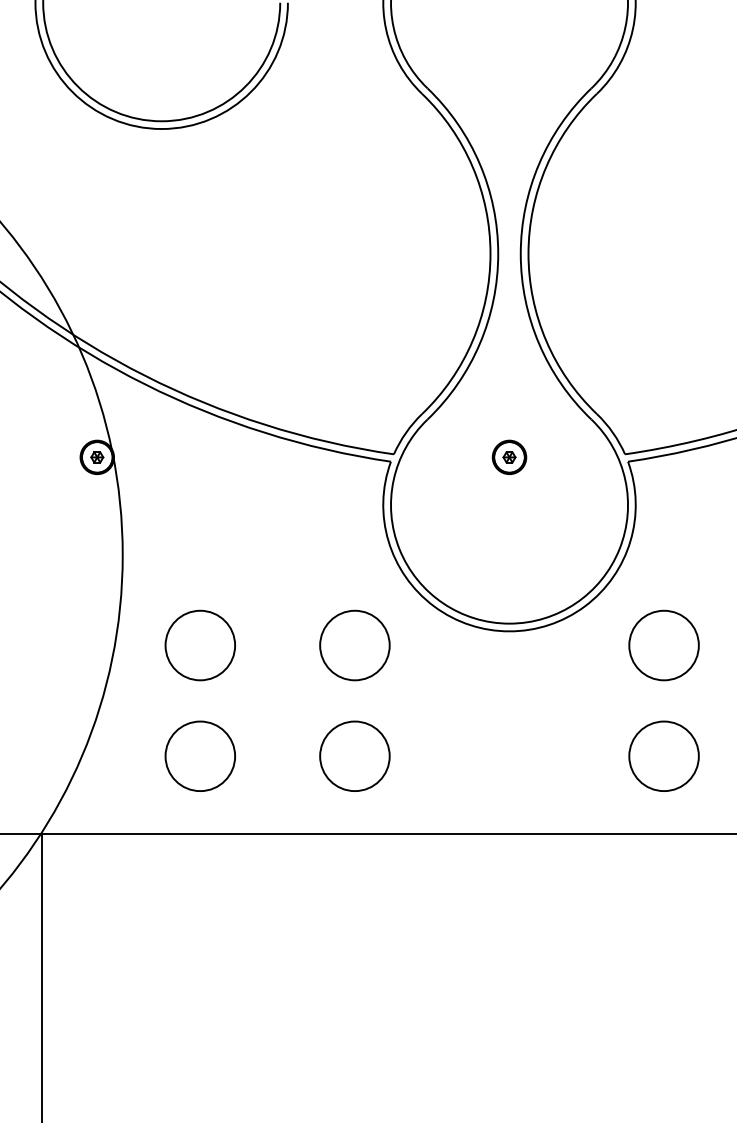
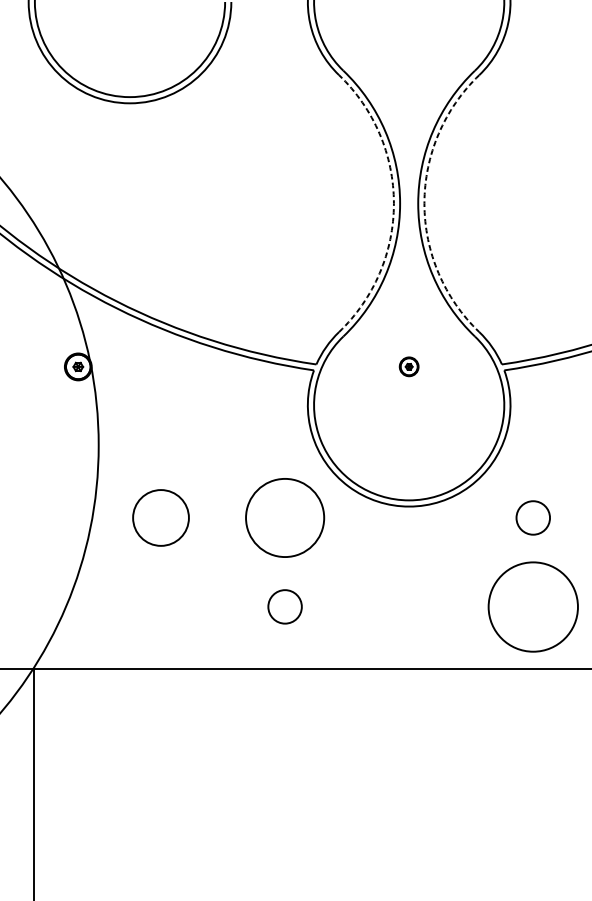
arc: (490, 253) -> (393, 203), solid -> dashed
arc: (528, 253) -> (424, 203), solid -> dashed
part: (509, 456) -> (409, 366), size x0.7
circle: (354, 645) -> (284, 517), size x1.4
circle: (663, 645) -> (532, 517), size x0.6
circle: (199, 755) -> (160, 606), removed
circle: (663, 755) -> (532, 606), size x1.6
circle: (354, 756) -> (284, 607), size x0.6

